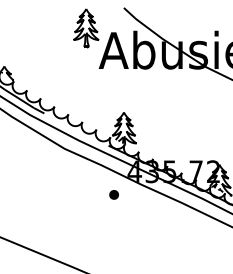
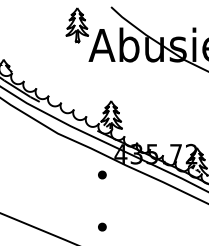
part: (113, 252) -> (101, 226), added

